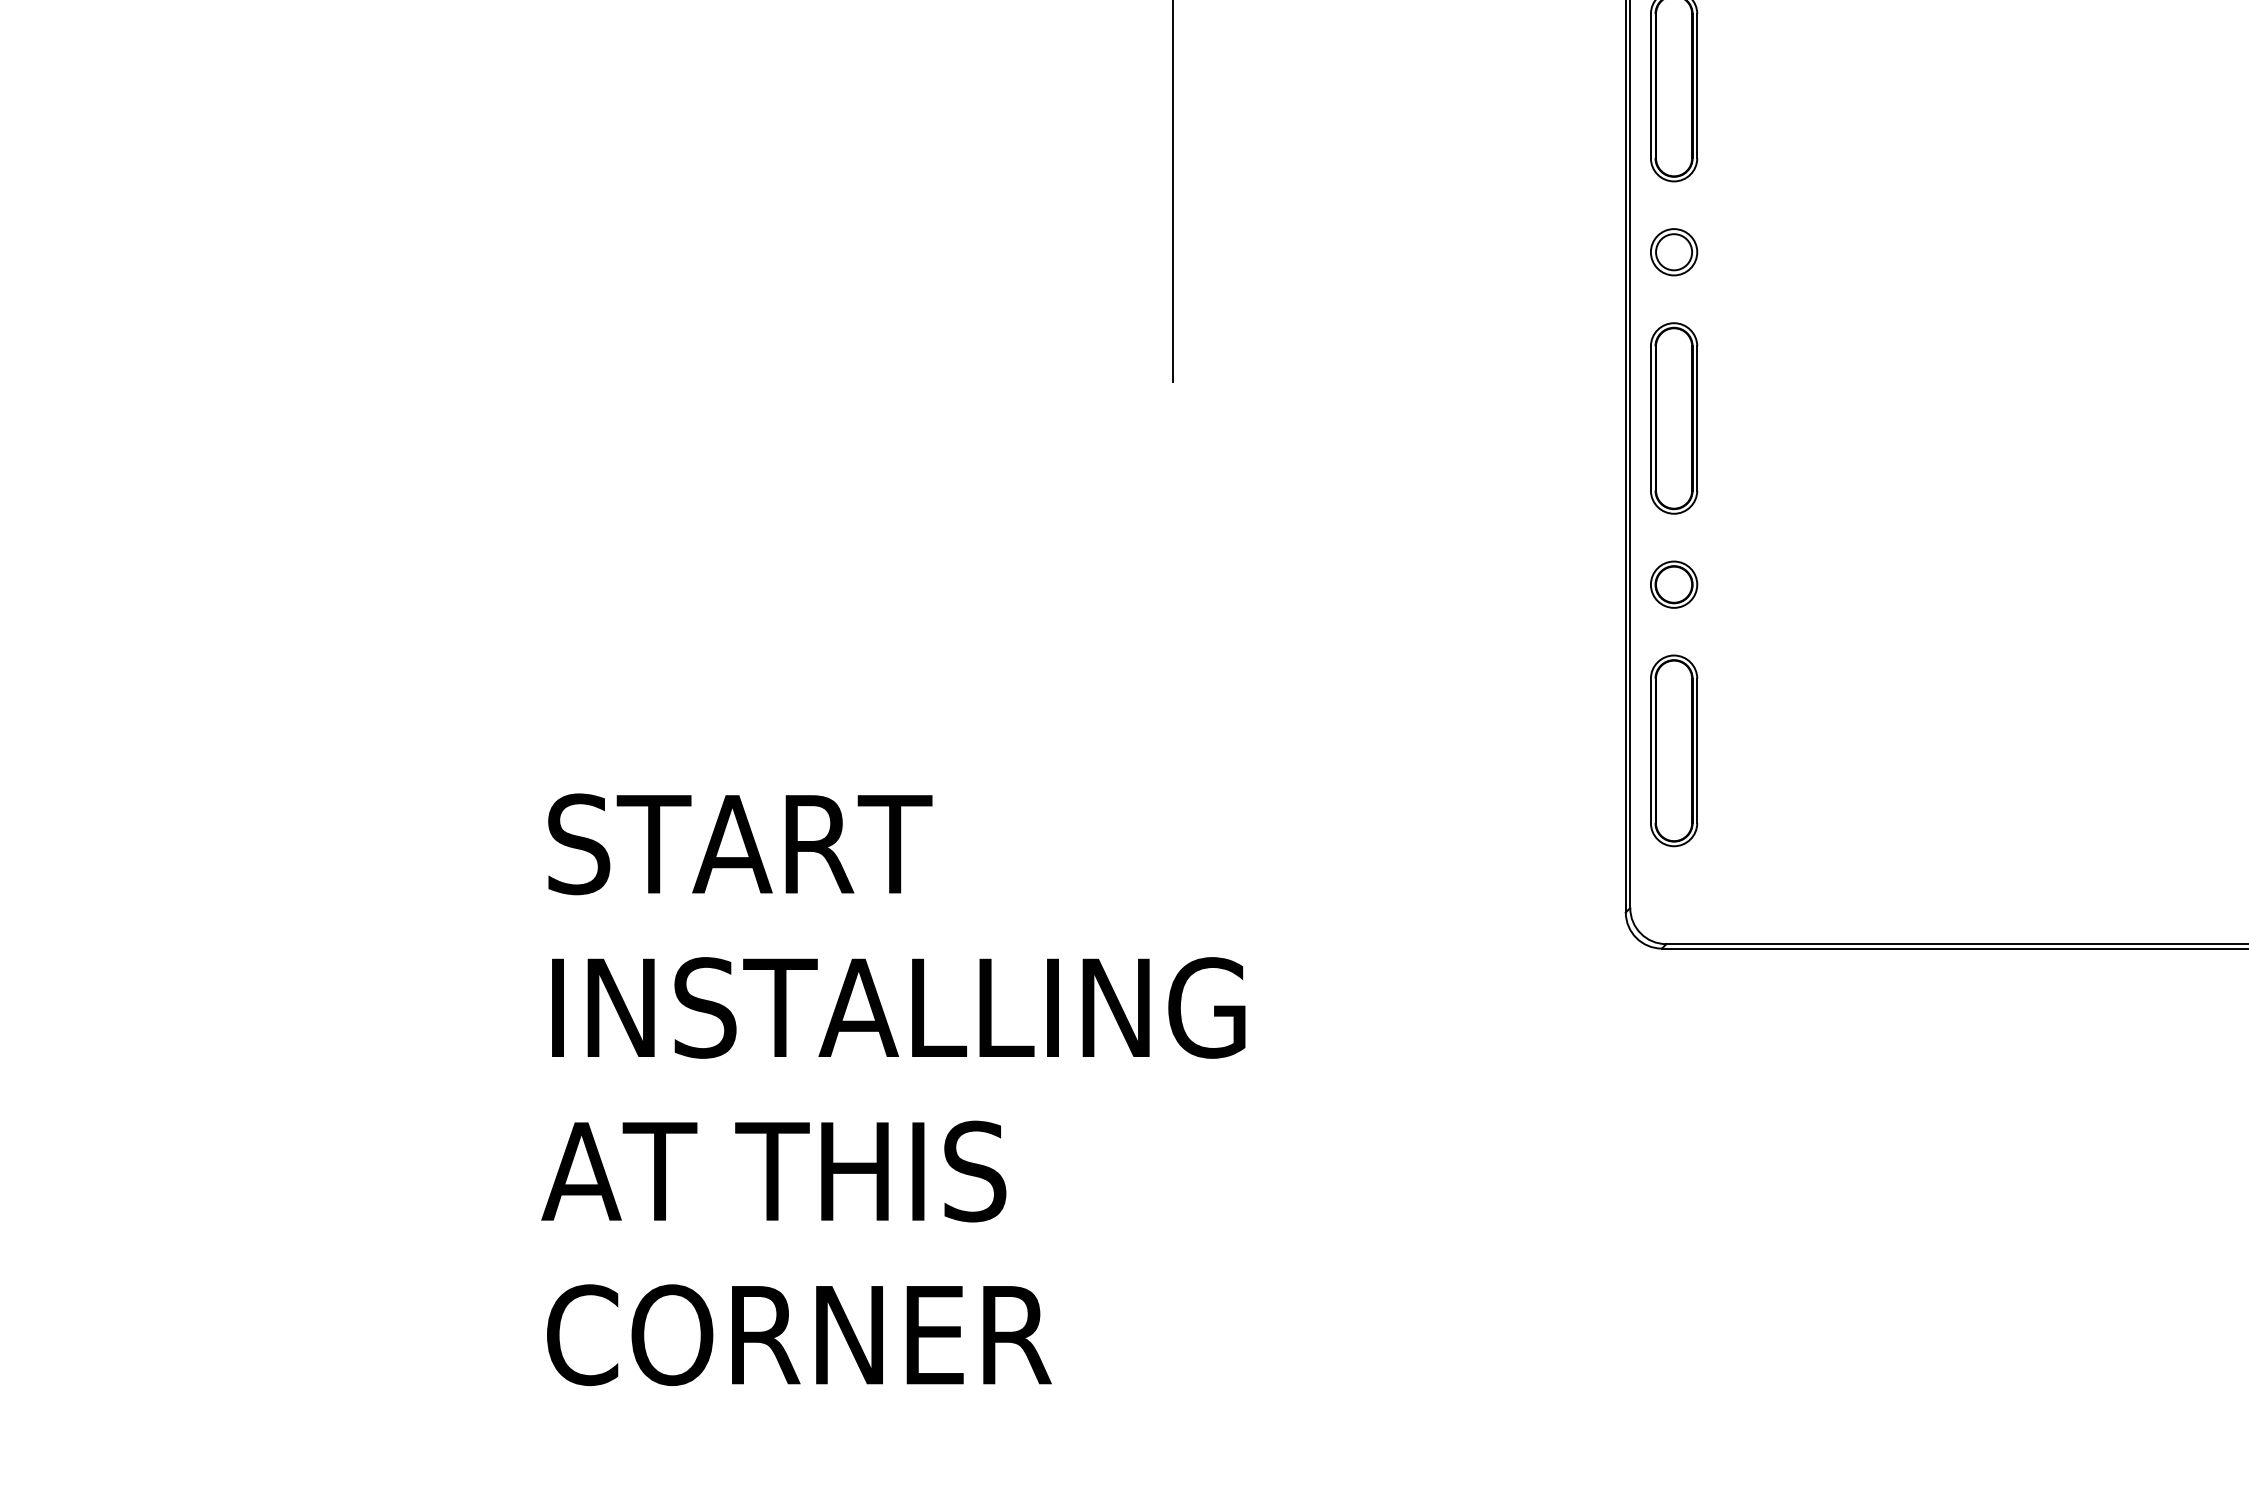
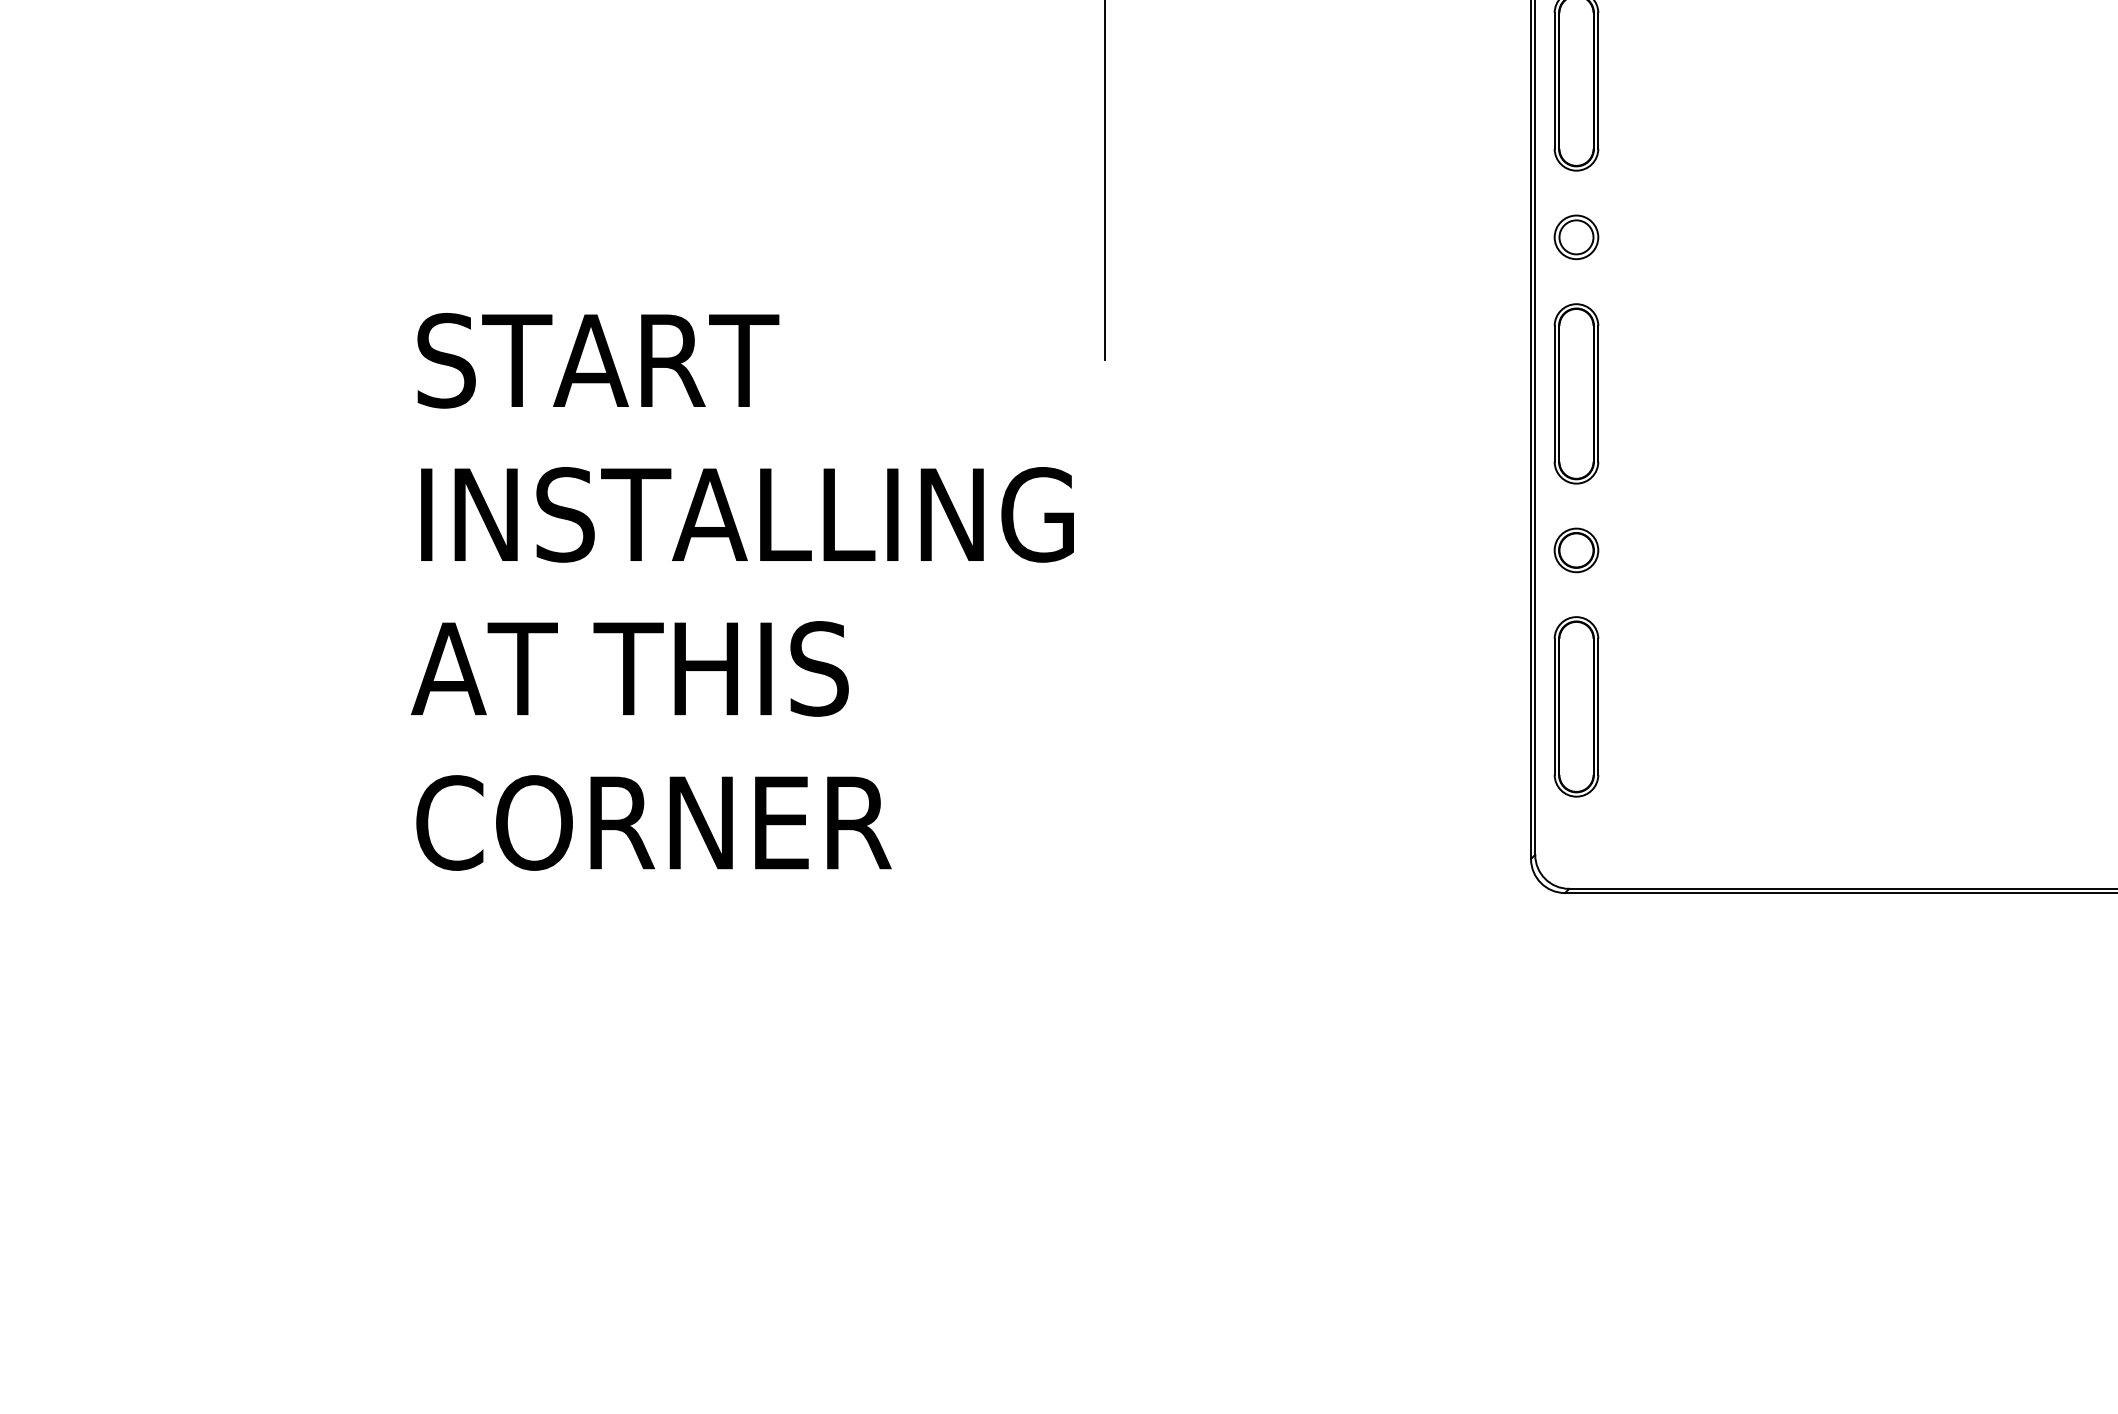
text: (893, 1089) -> (742, 591), moved

